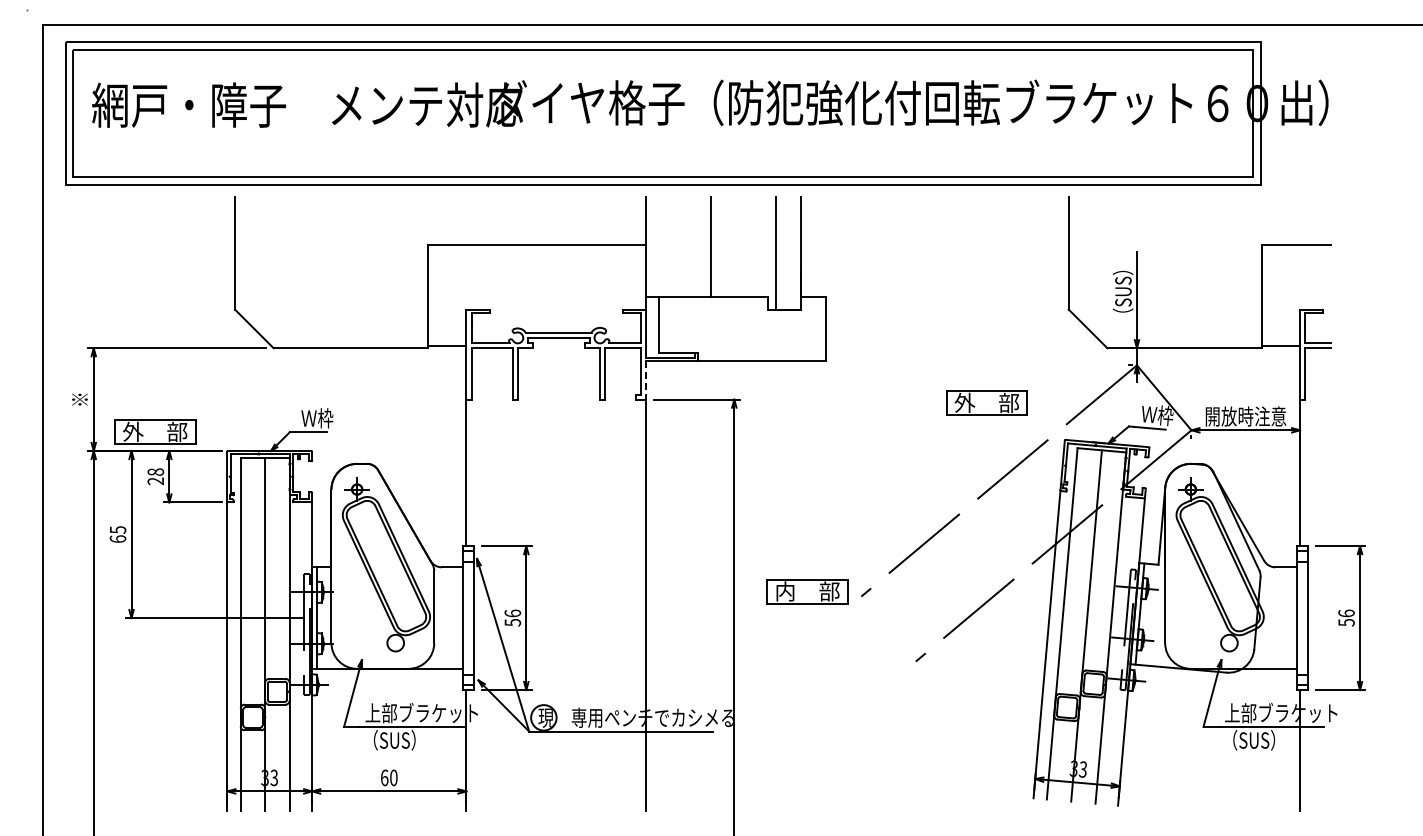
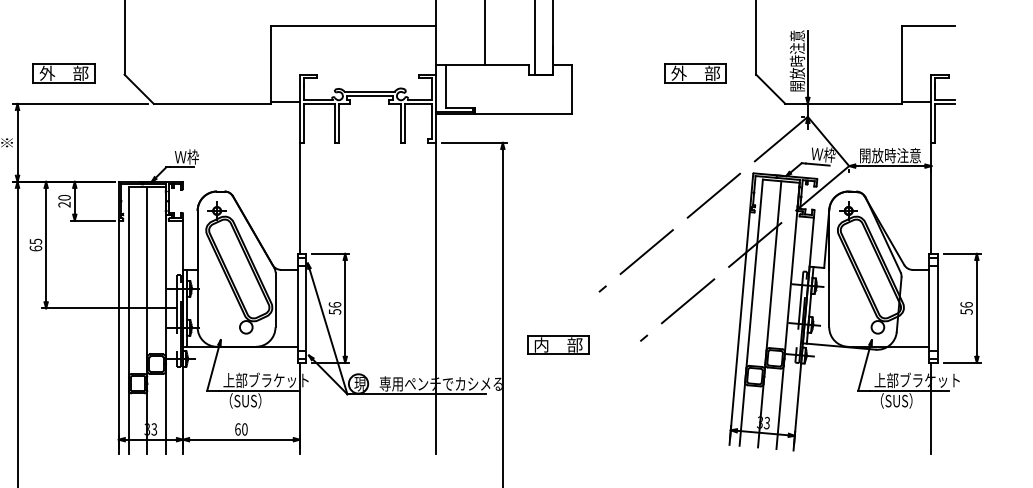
text: (1122, 291) -> (796, 60), （SUS） -> 開放時注意
line: (646, 380) -> (436, 128), dashed -> solid
part: (986, 402) -> (695, 73), moved
part: (155, 431) -> (64, 73), moved
text: (155, 471) -> (64, 197), 28 -> 20
part: (807, 591) -> (558, 345), moved

